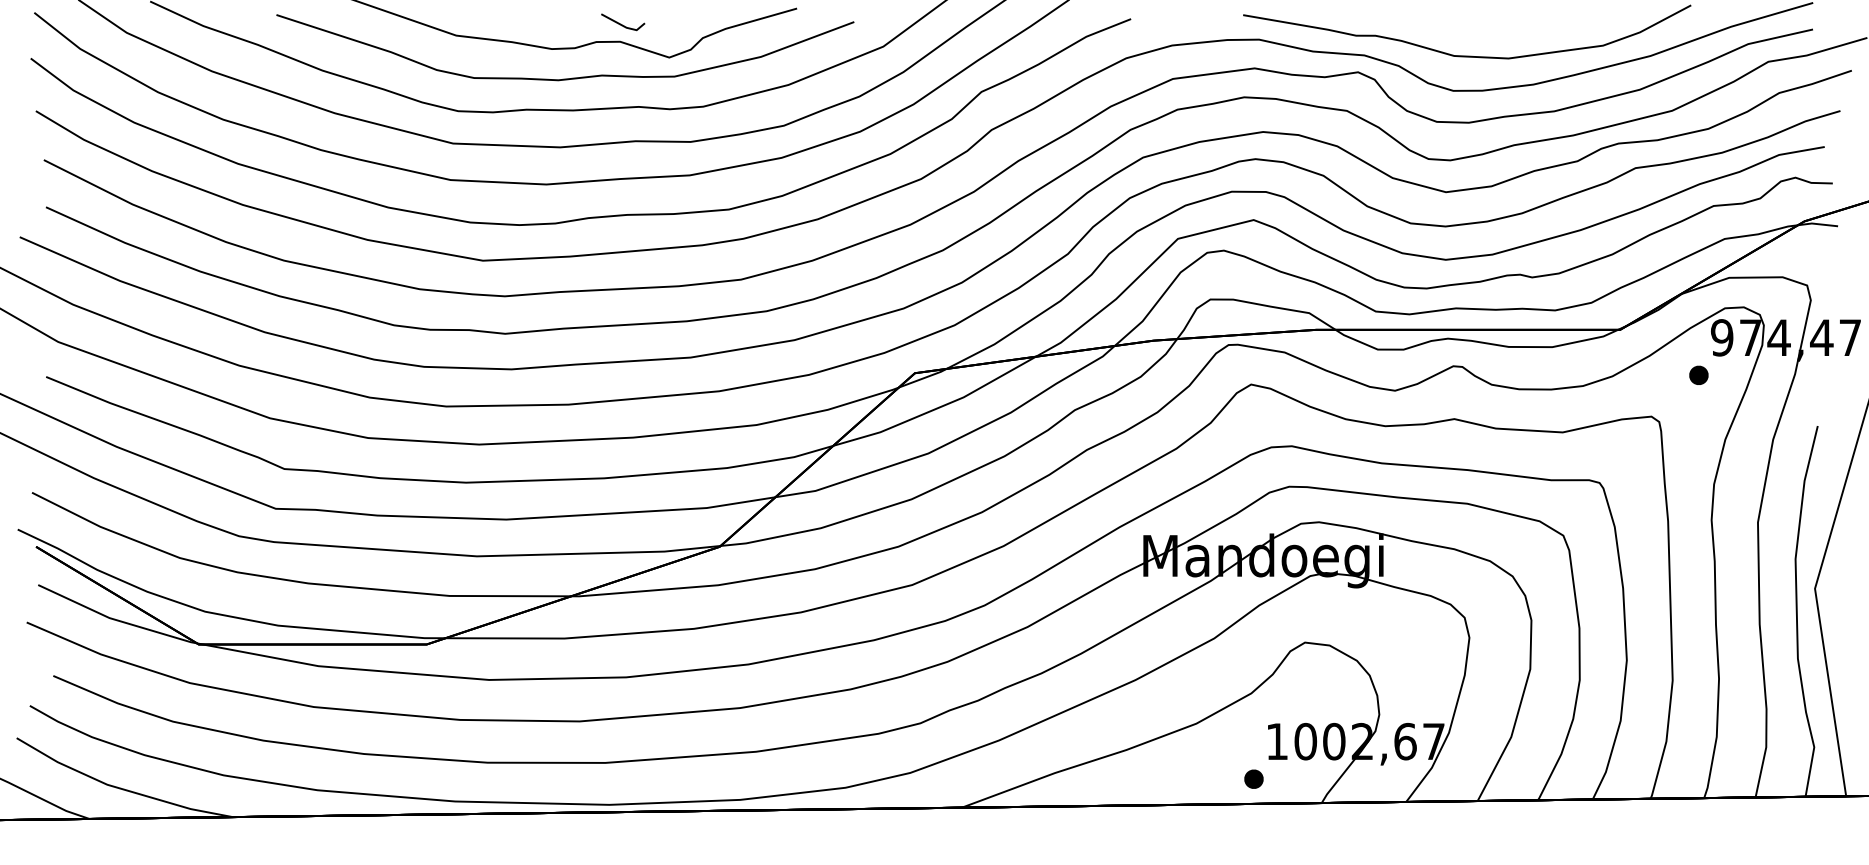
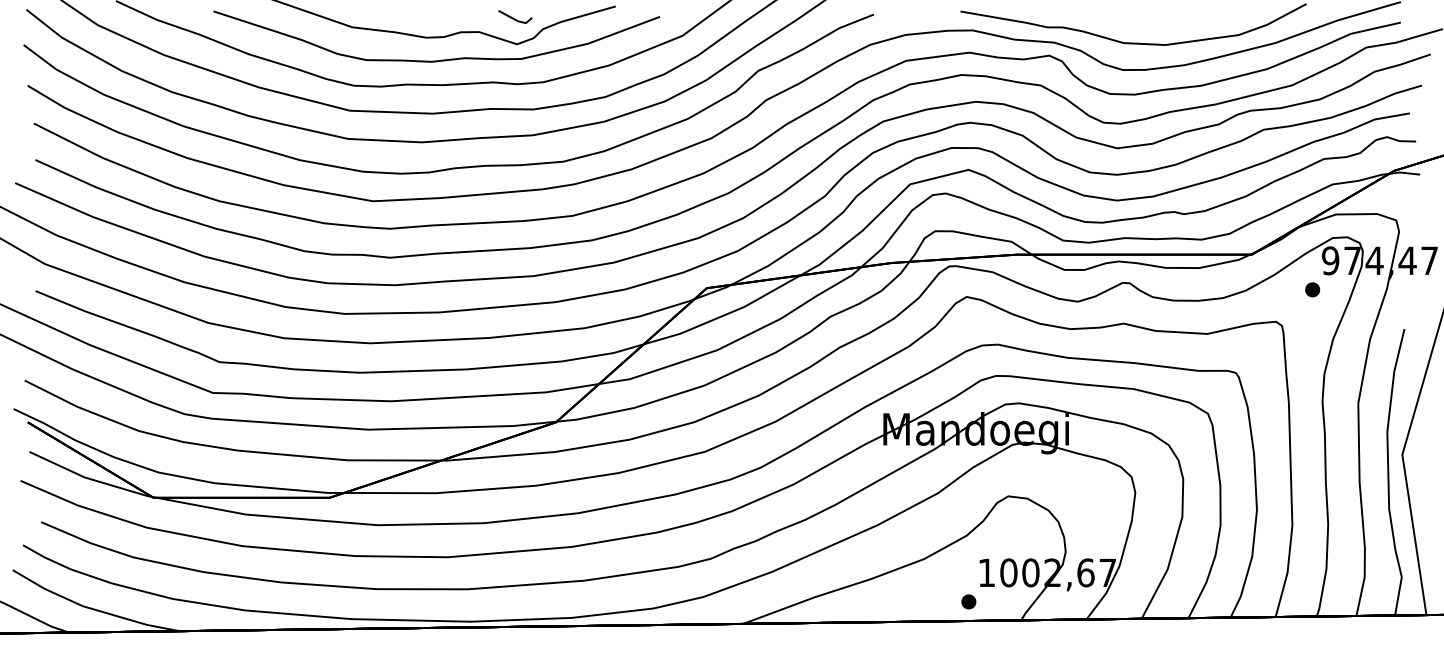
line: (622, 24) -> (514, 18), moved

